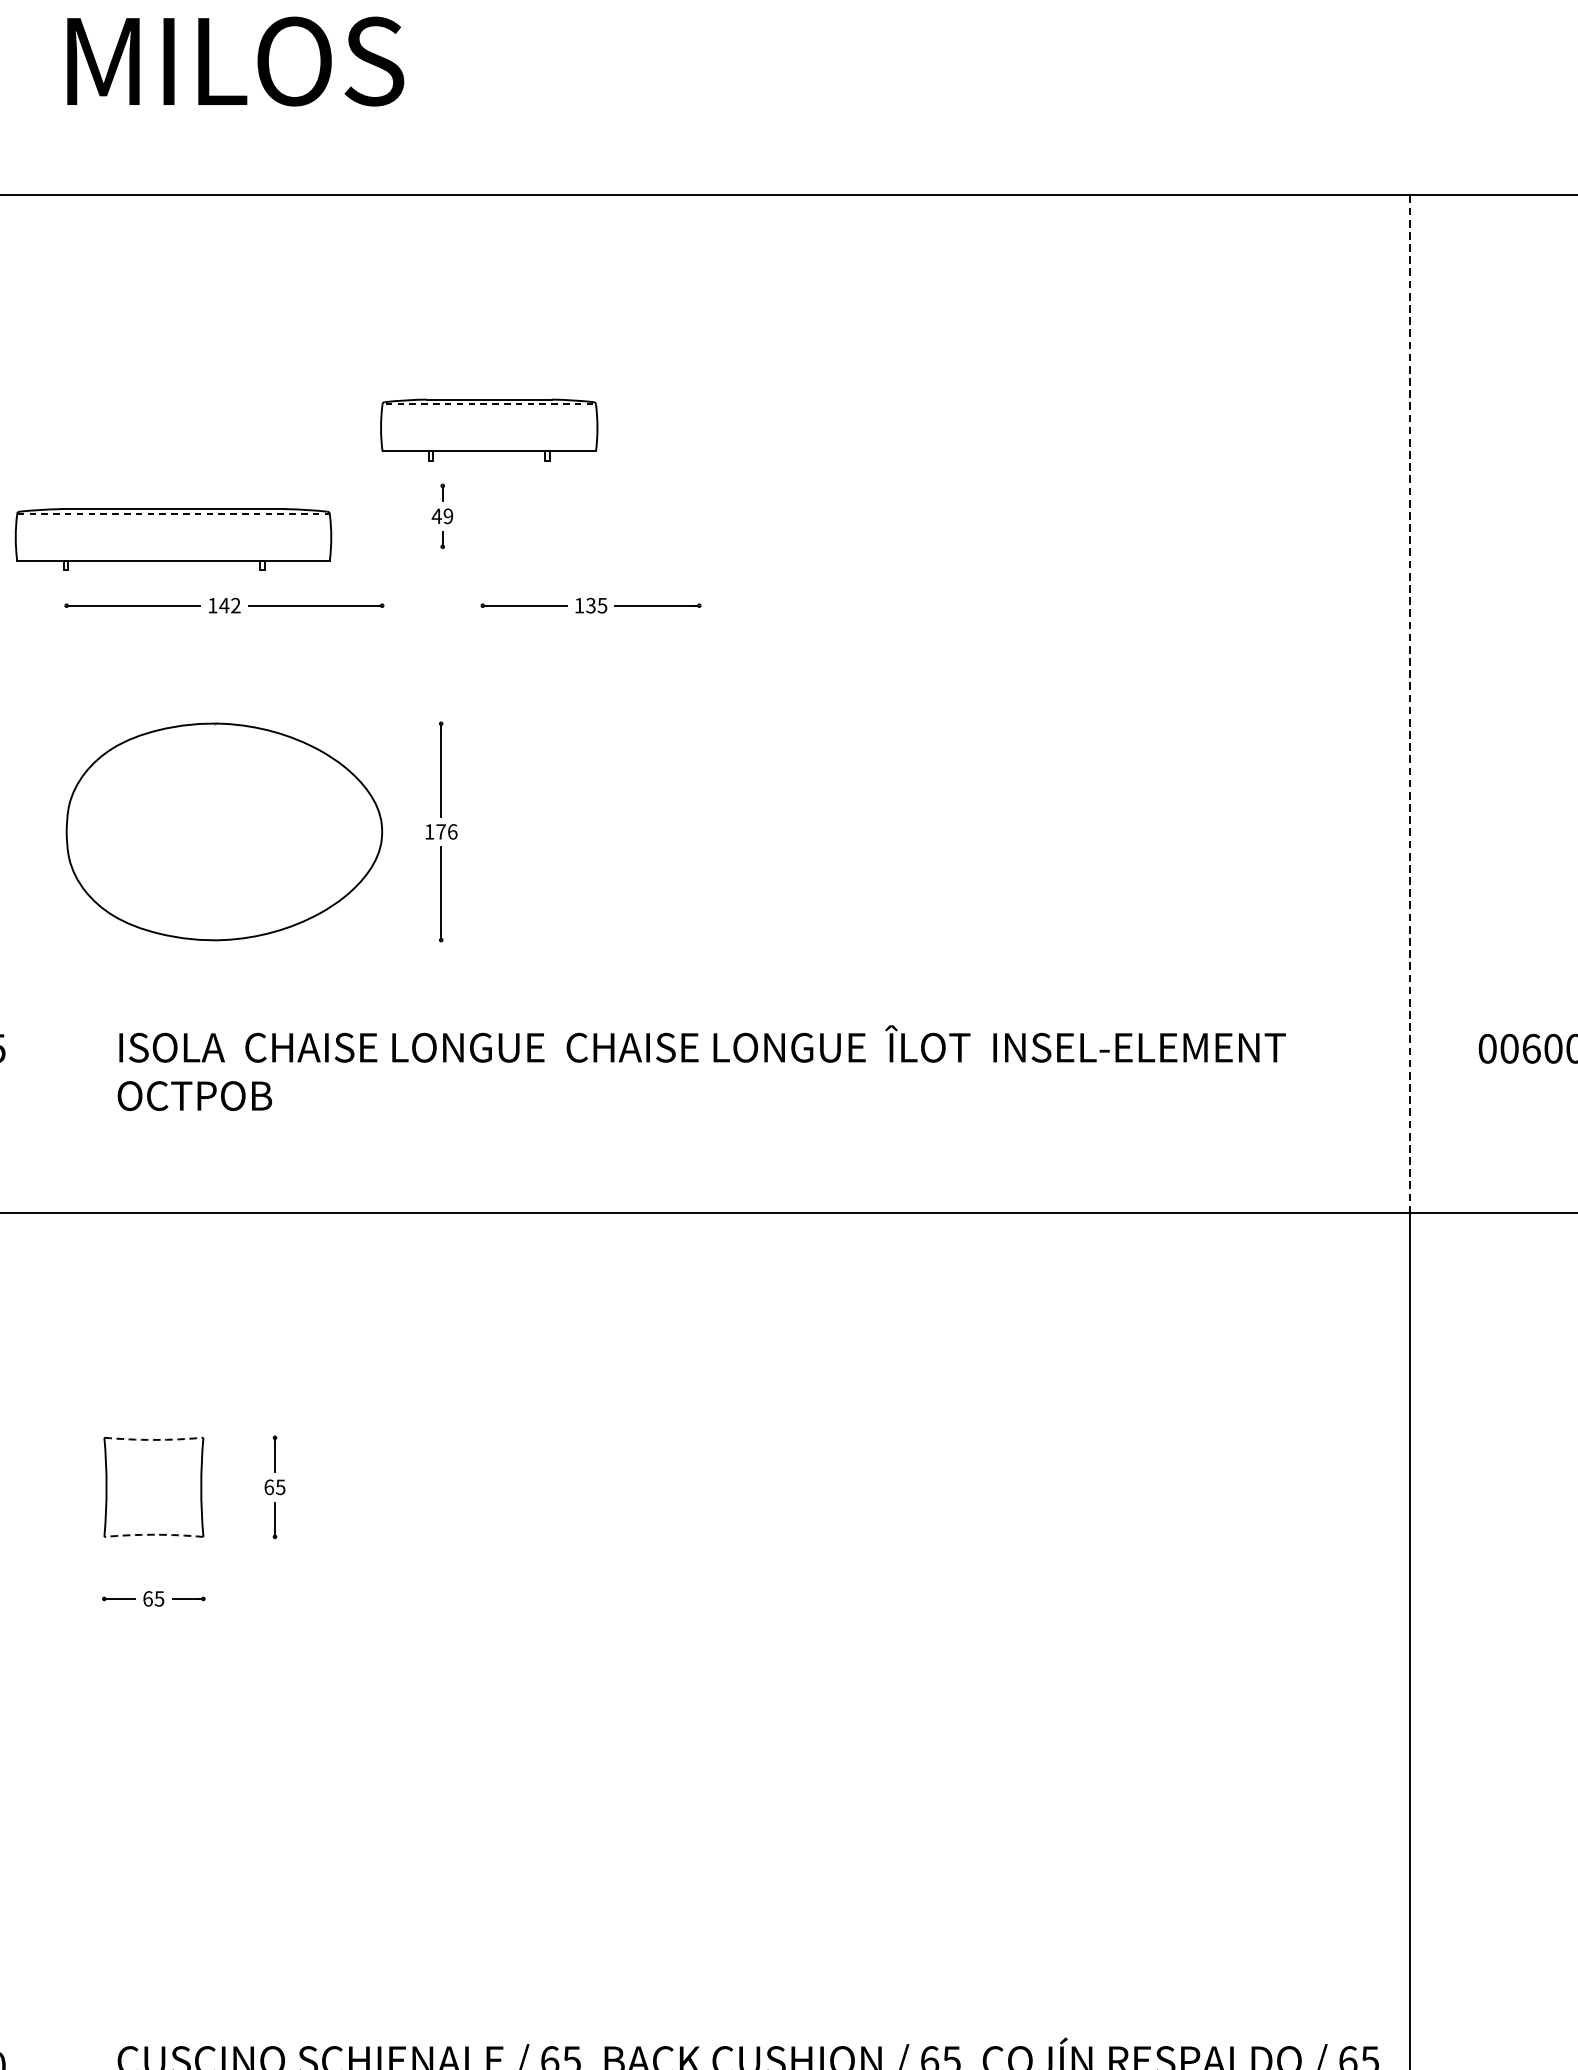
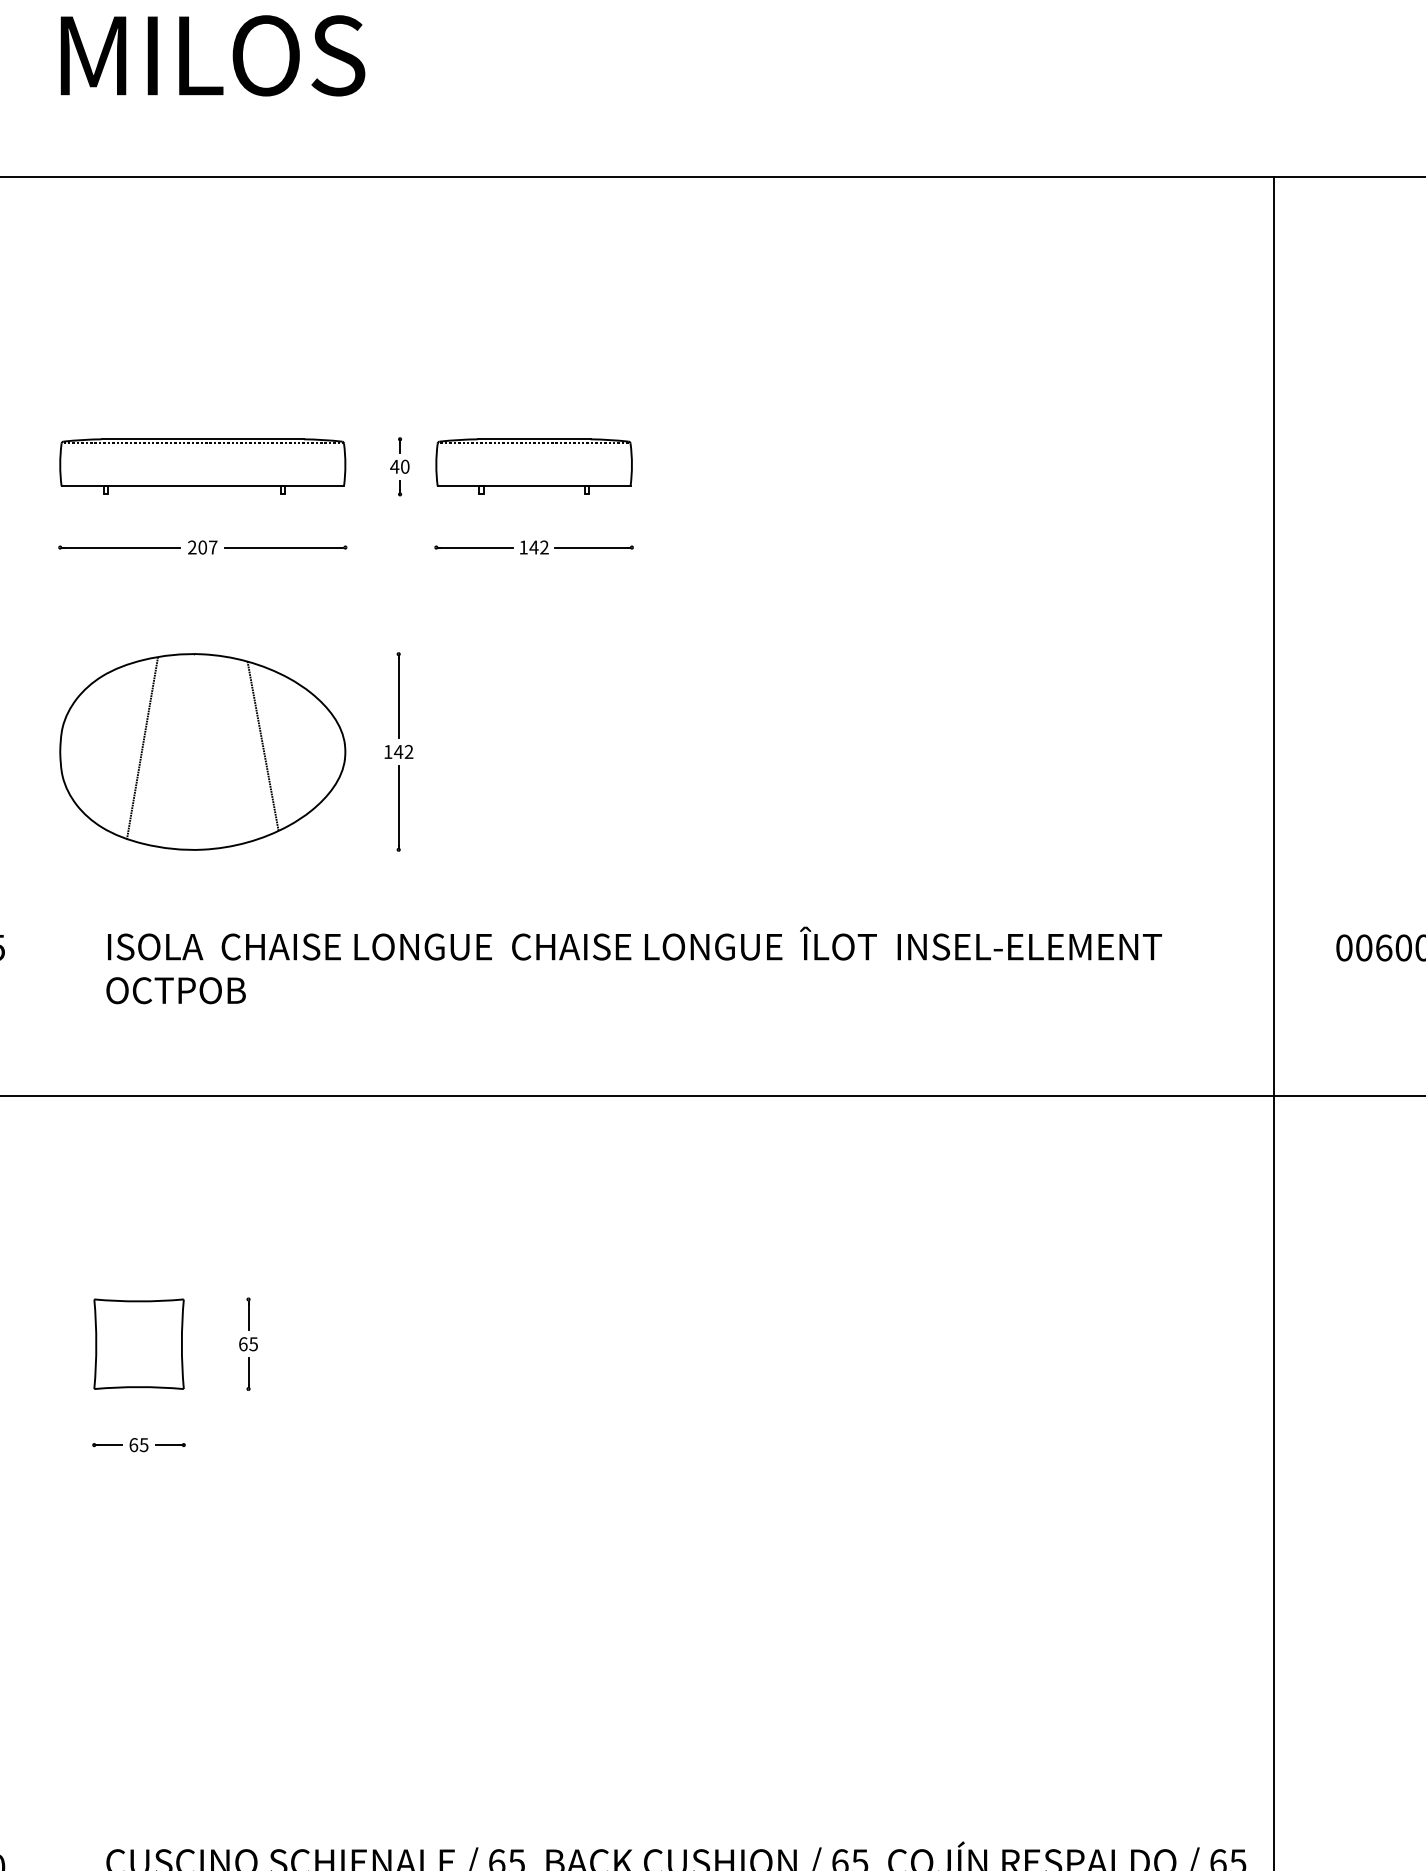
part: (488, 429) -> (533, 466), moved
text: (448, 516) -> (405, 466), 49 -> 40
part: (173, 539) -> (202, 466), moved
text: (224, 605) -> (202, 547), 142 -> 207
text: (595, 605) -> (538, 547), 135 -> 142
line: (1409, 704) -> (1273, 636), dashed -> solid
line: (290, 824) -> (262, 745), added
line: (157, 828) -> (142, 748), added
text: (446, 831) -> (403, 751), 176 -> 142
arc: (154, 1440) -> (139, 1301), dashed -> solid
arc: (154, 1535) -> (139, 1387), dashed -> solid

